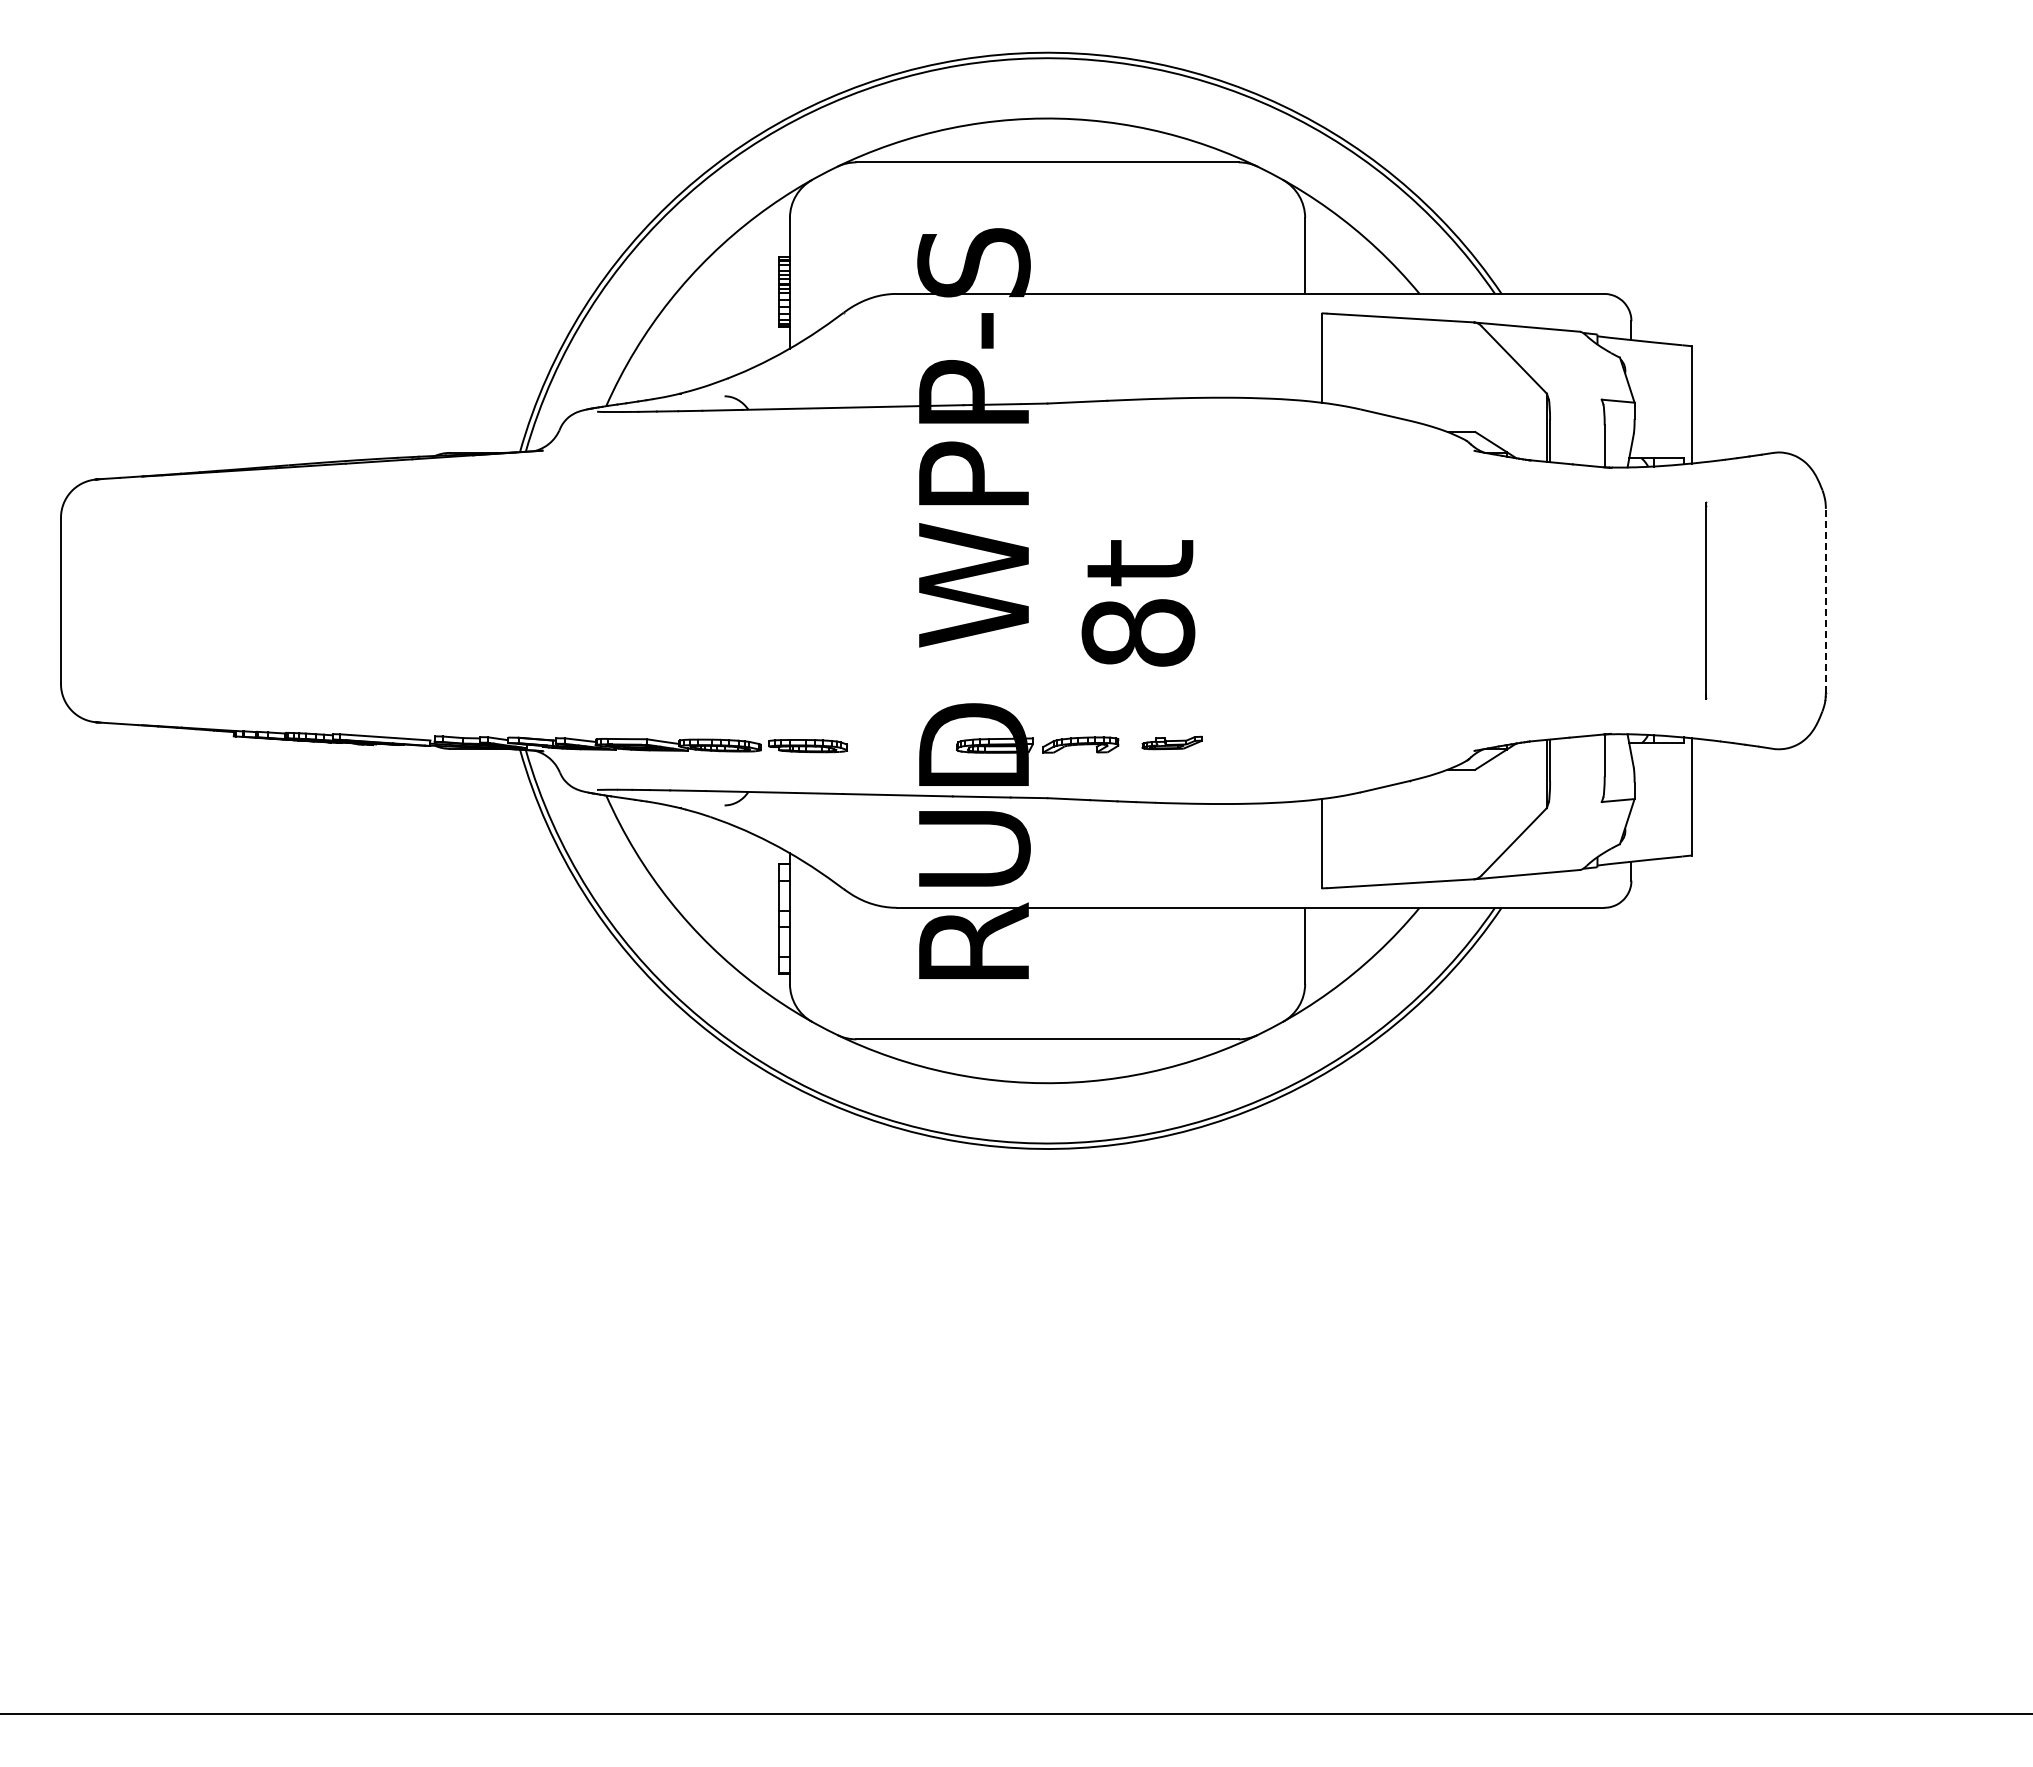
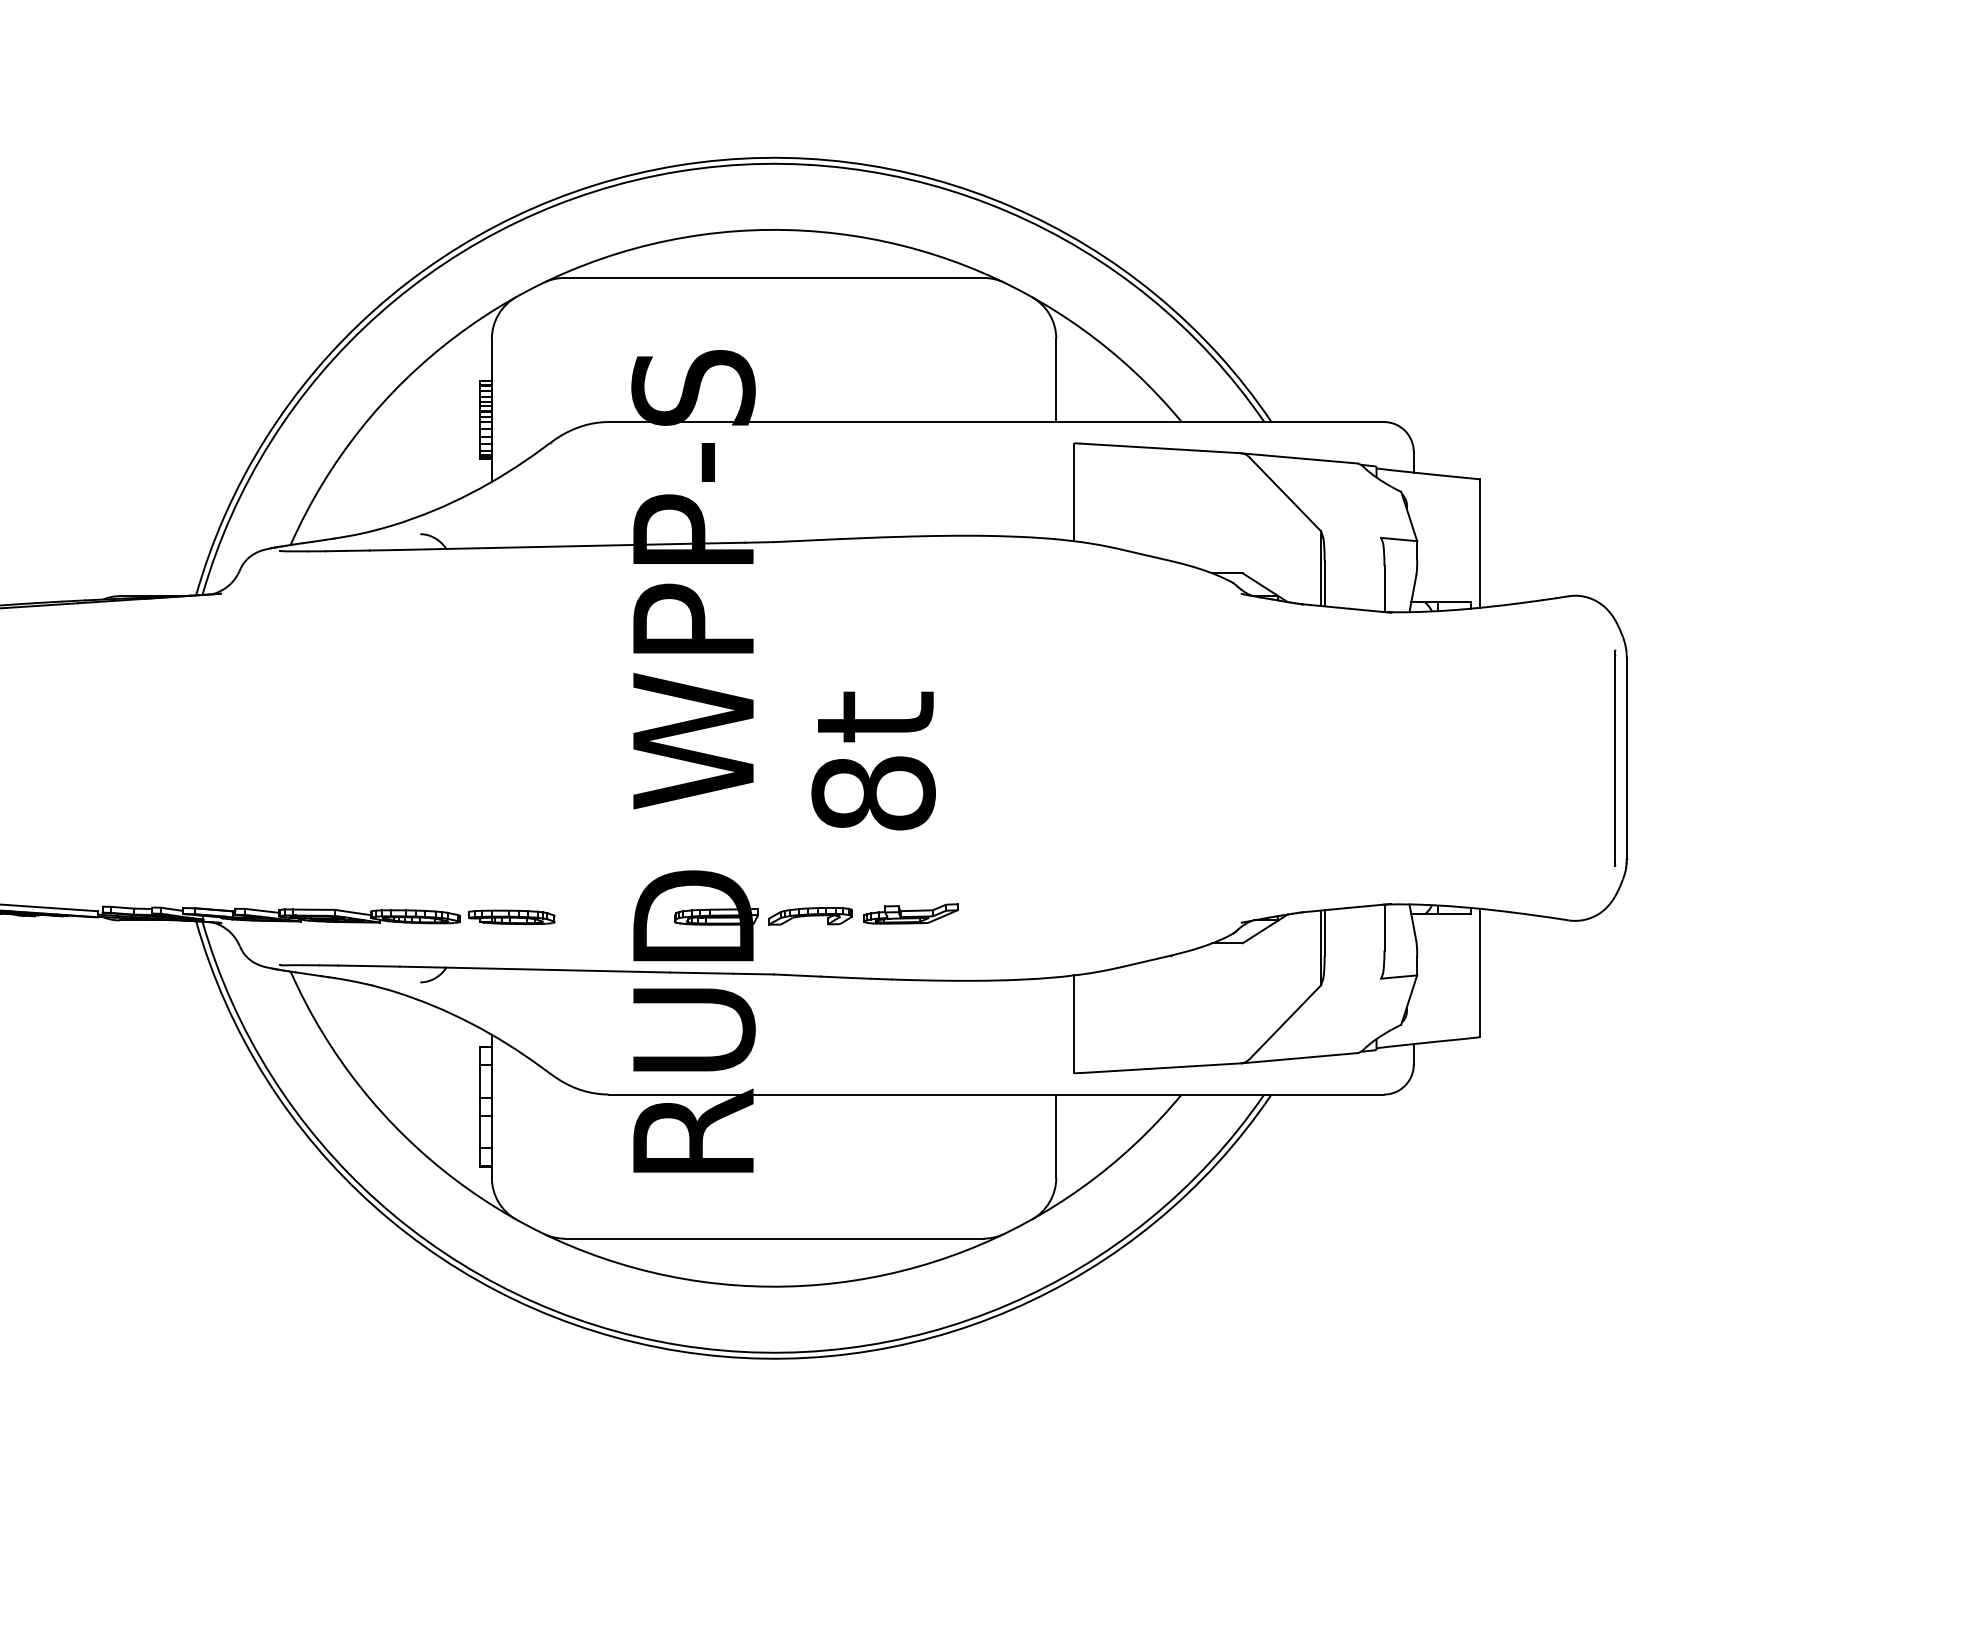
line: (1706, 600) -> (1615, 757), moved
line: (1825, 600) -> (1626, 757), dashed -> solid
part: (1172, 742) -> (910, 913), size x1.43

